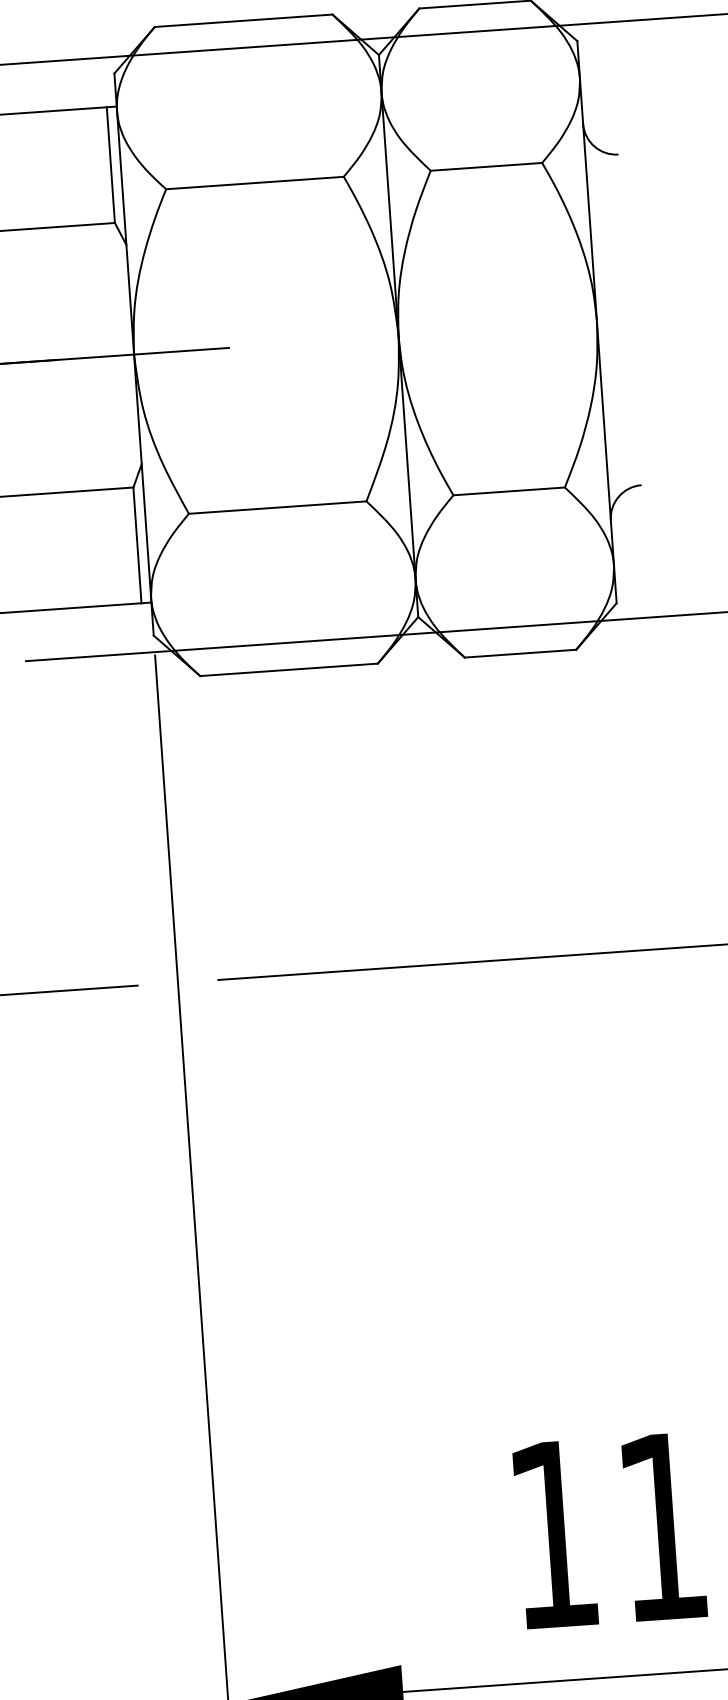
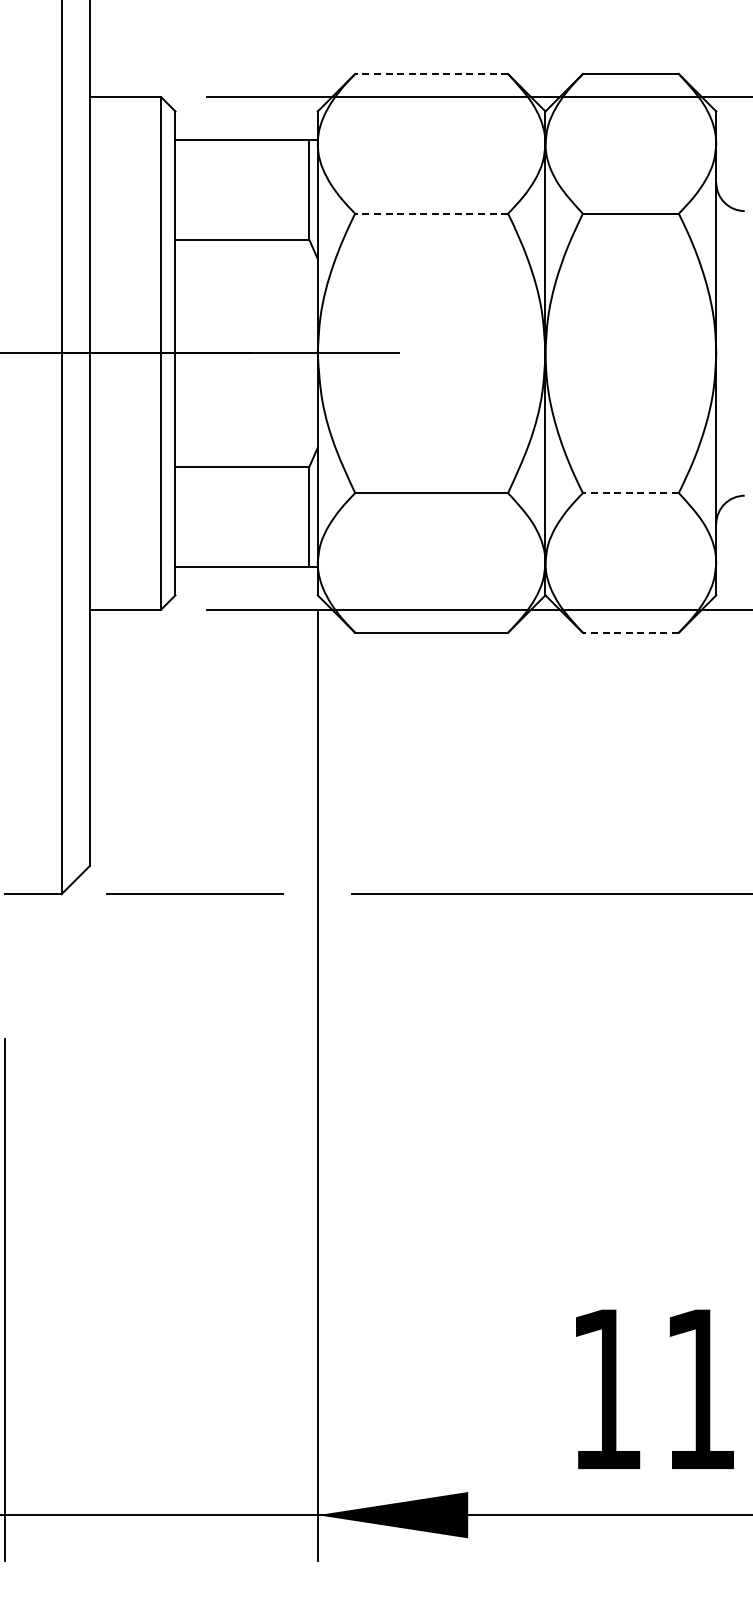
line: (243, 21) -> (431, 74), solid -> dashed
line: (254, 182) -> (431, 213), solid -> dashed
line: (508, 491) -> (630, 493), solid -> dashed
line: (520, 653) -> (630, 632), solid -> dashed

